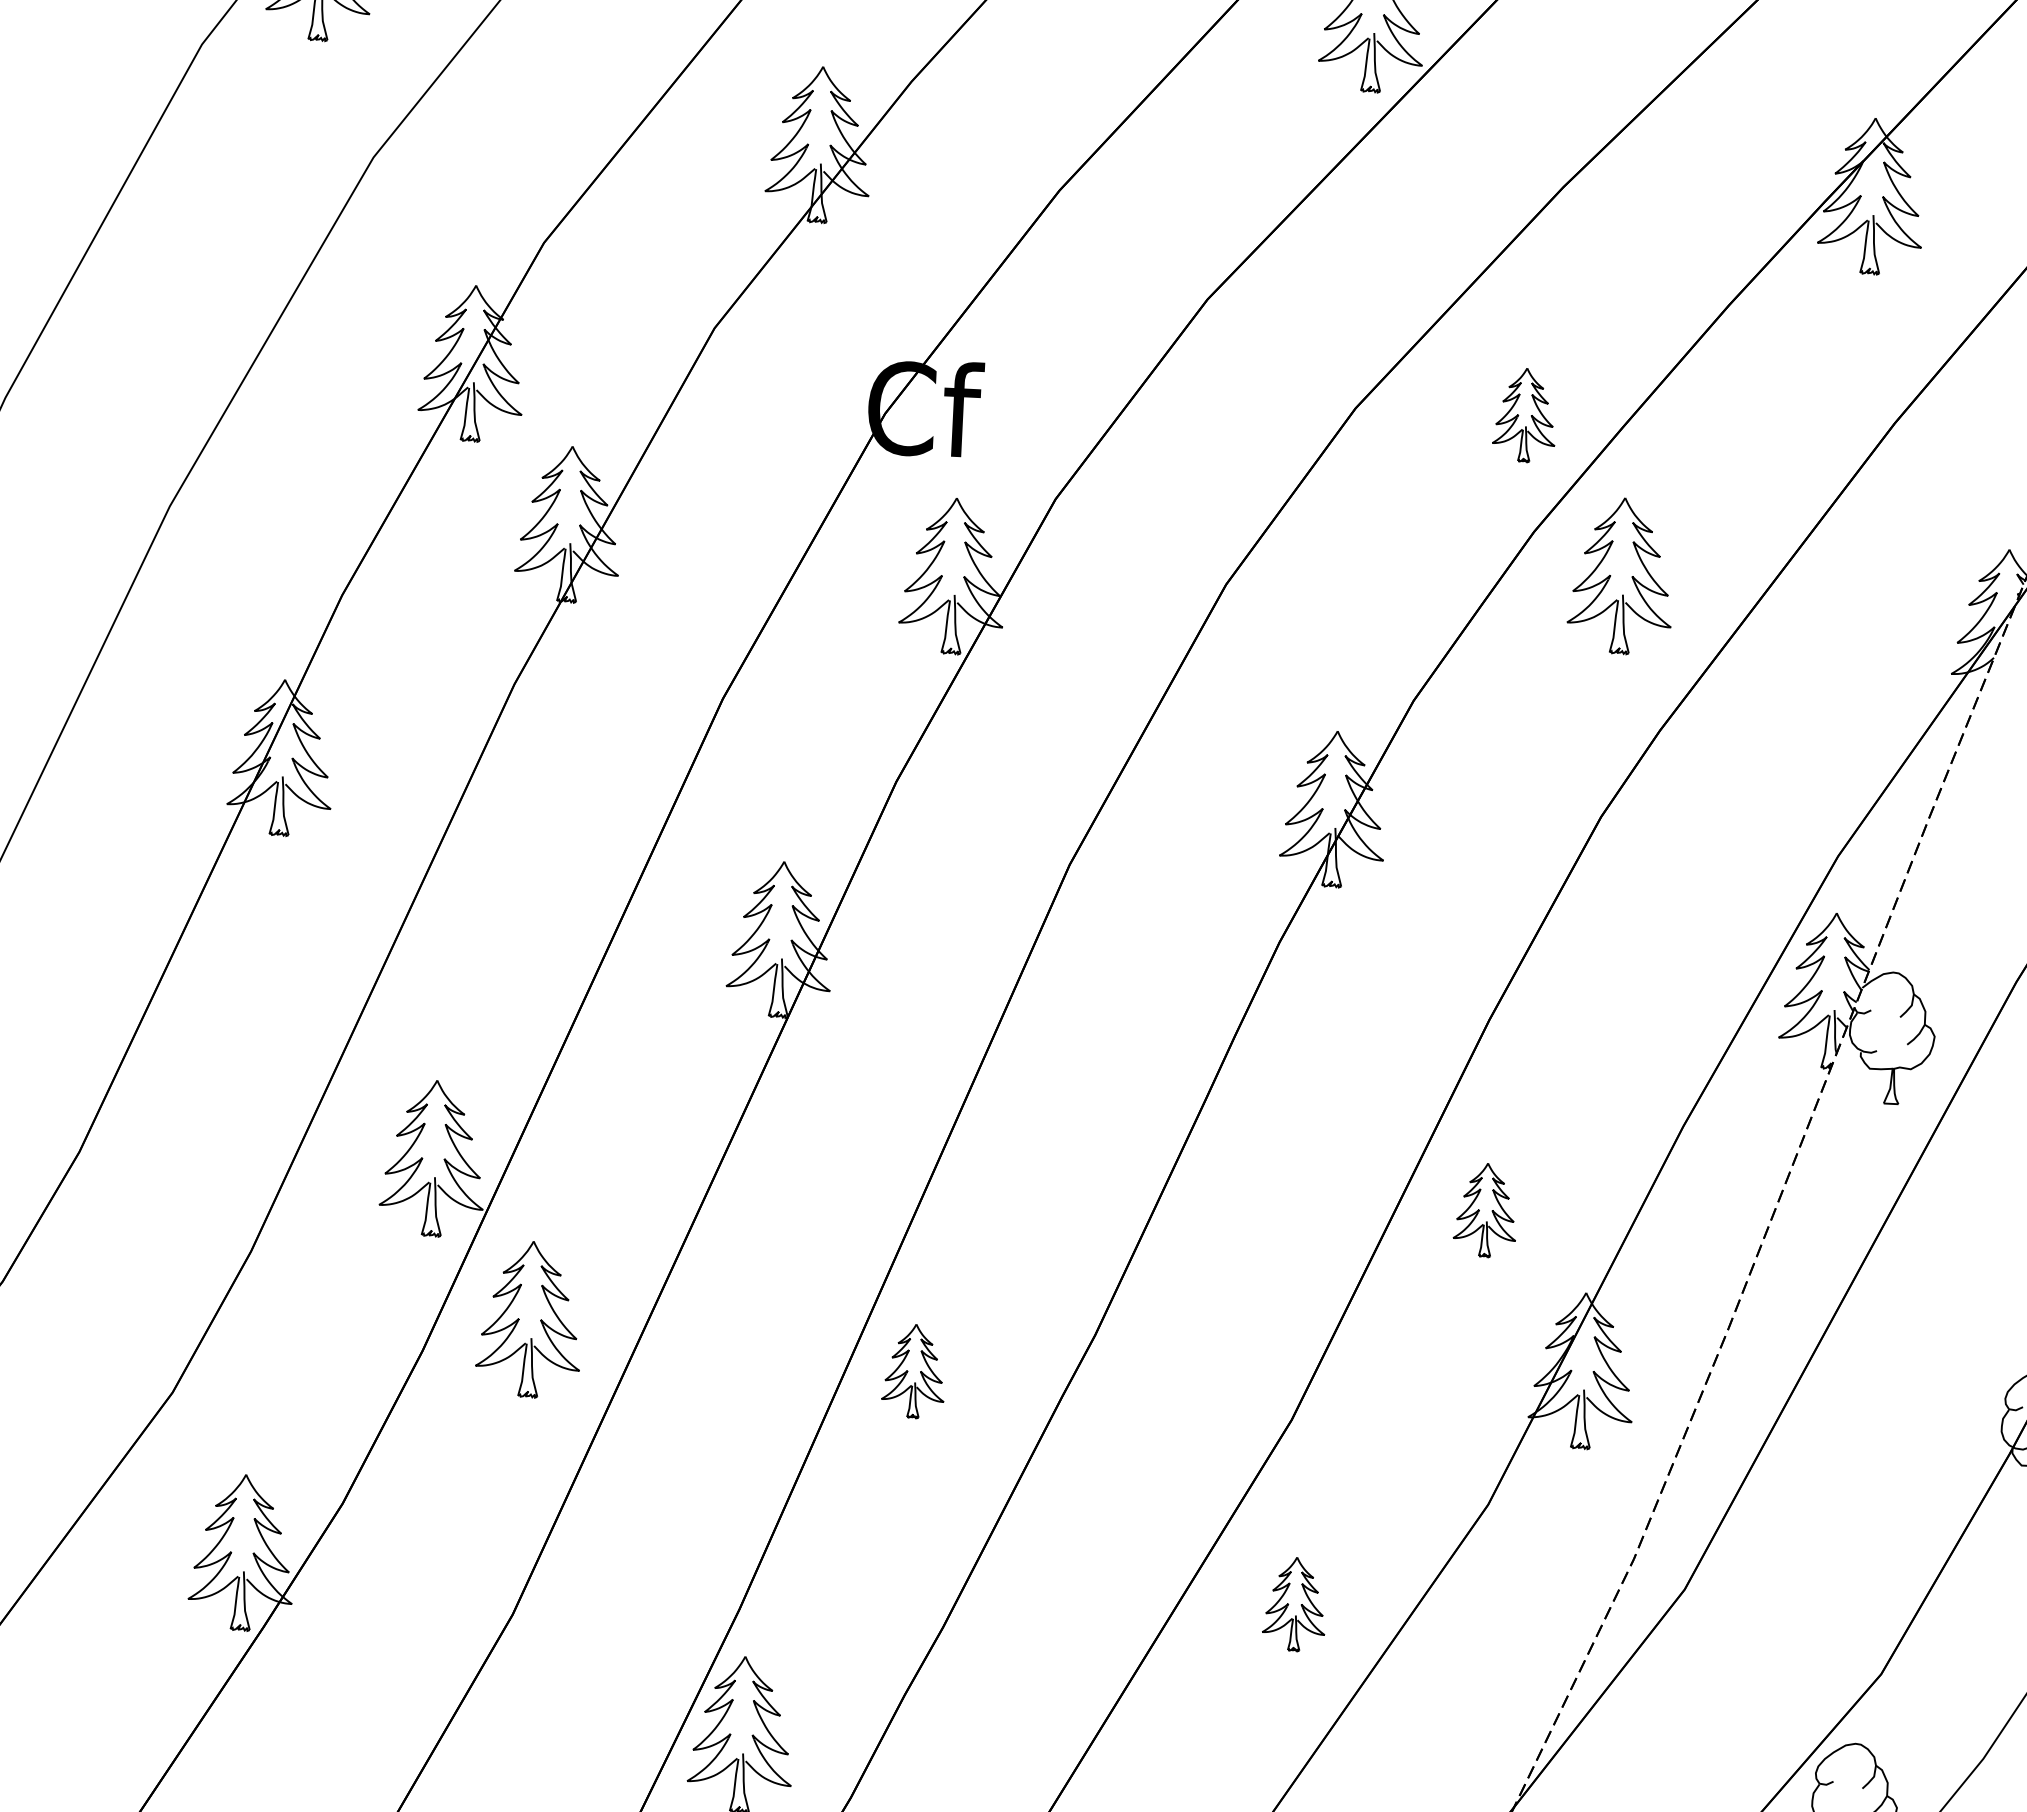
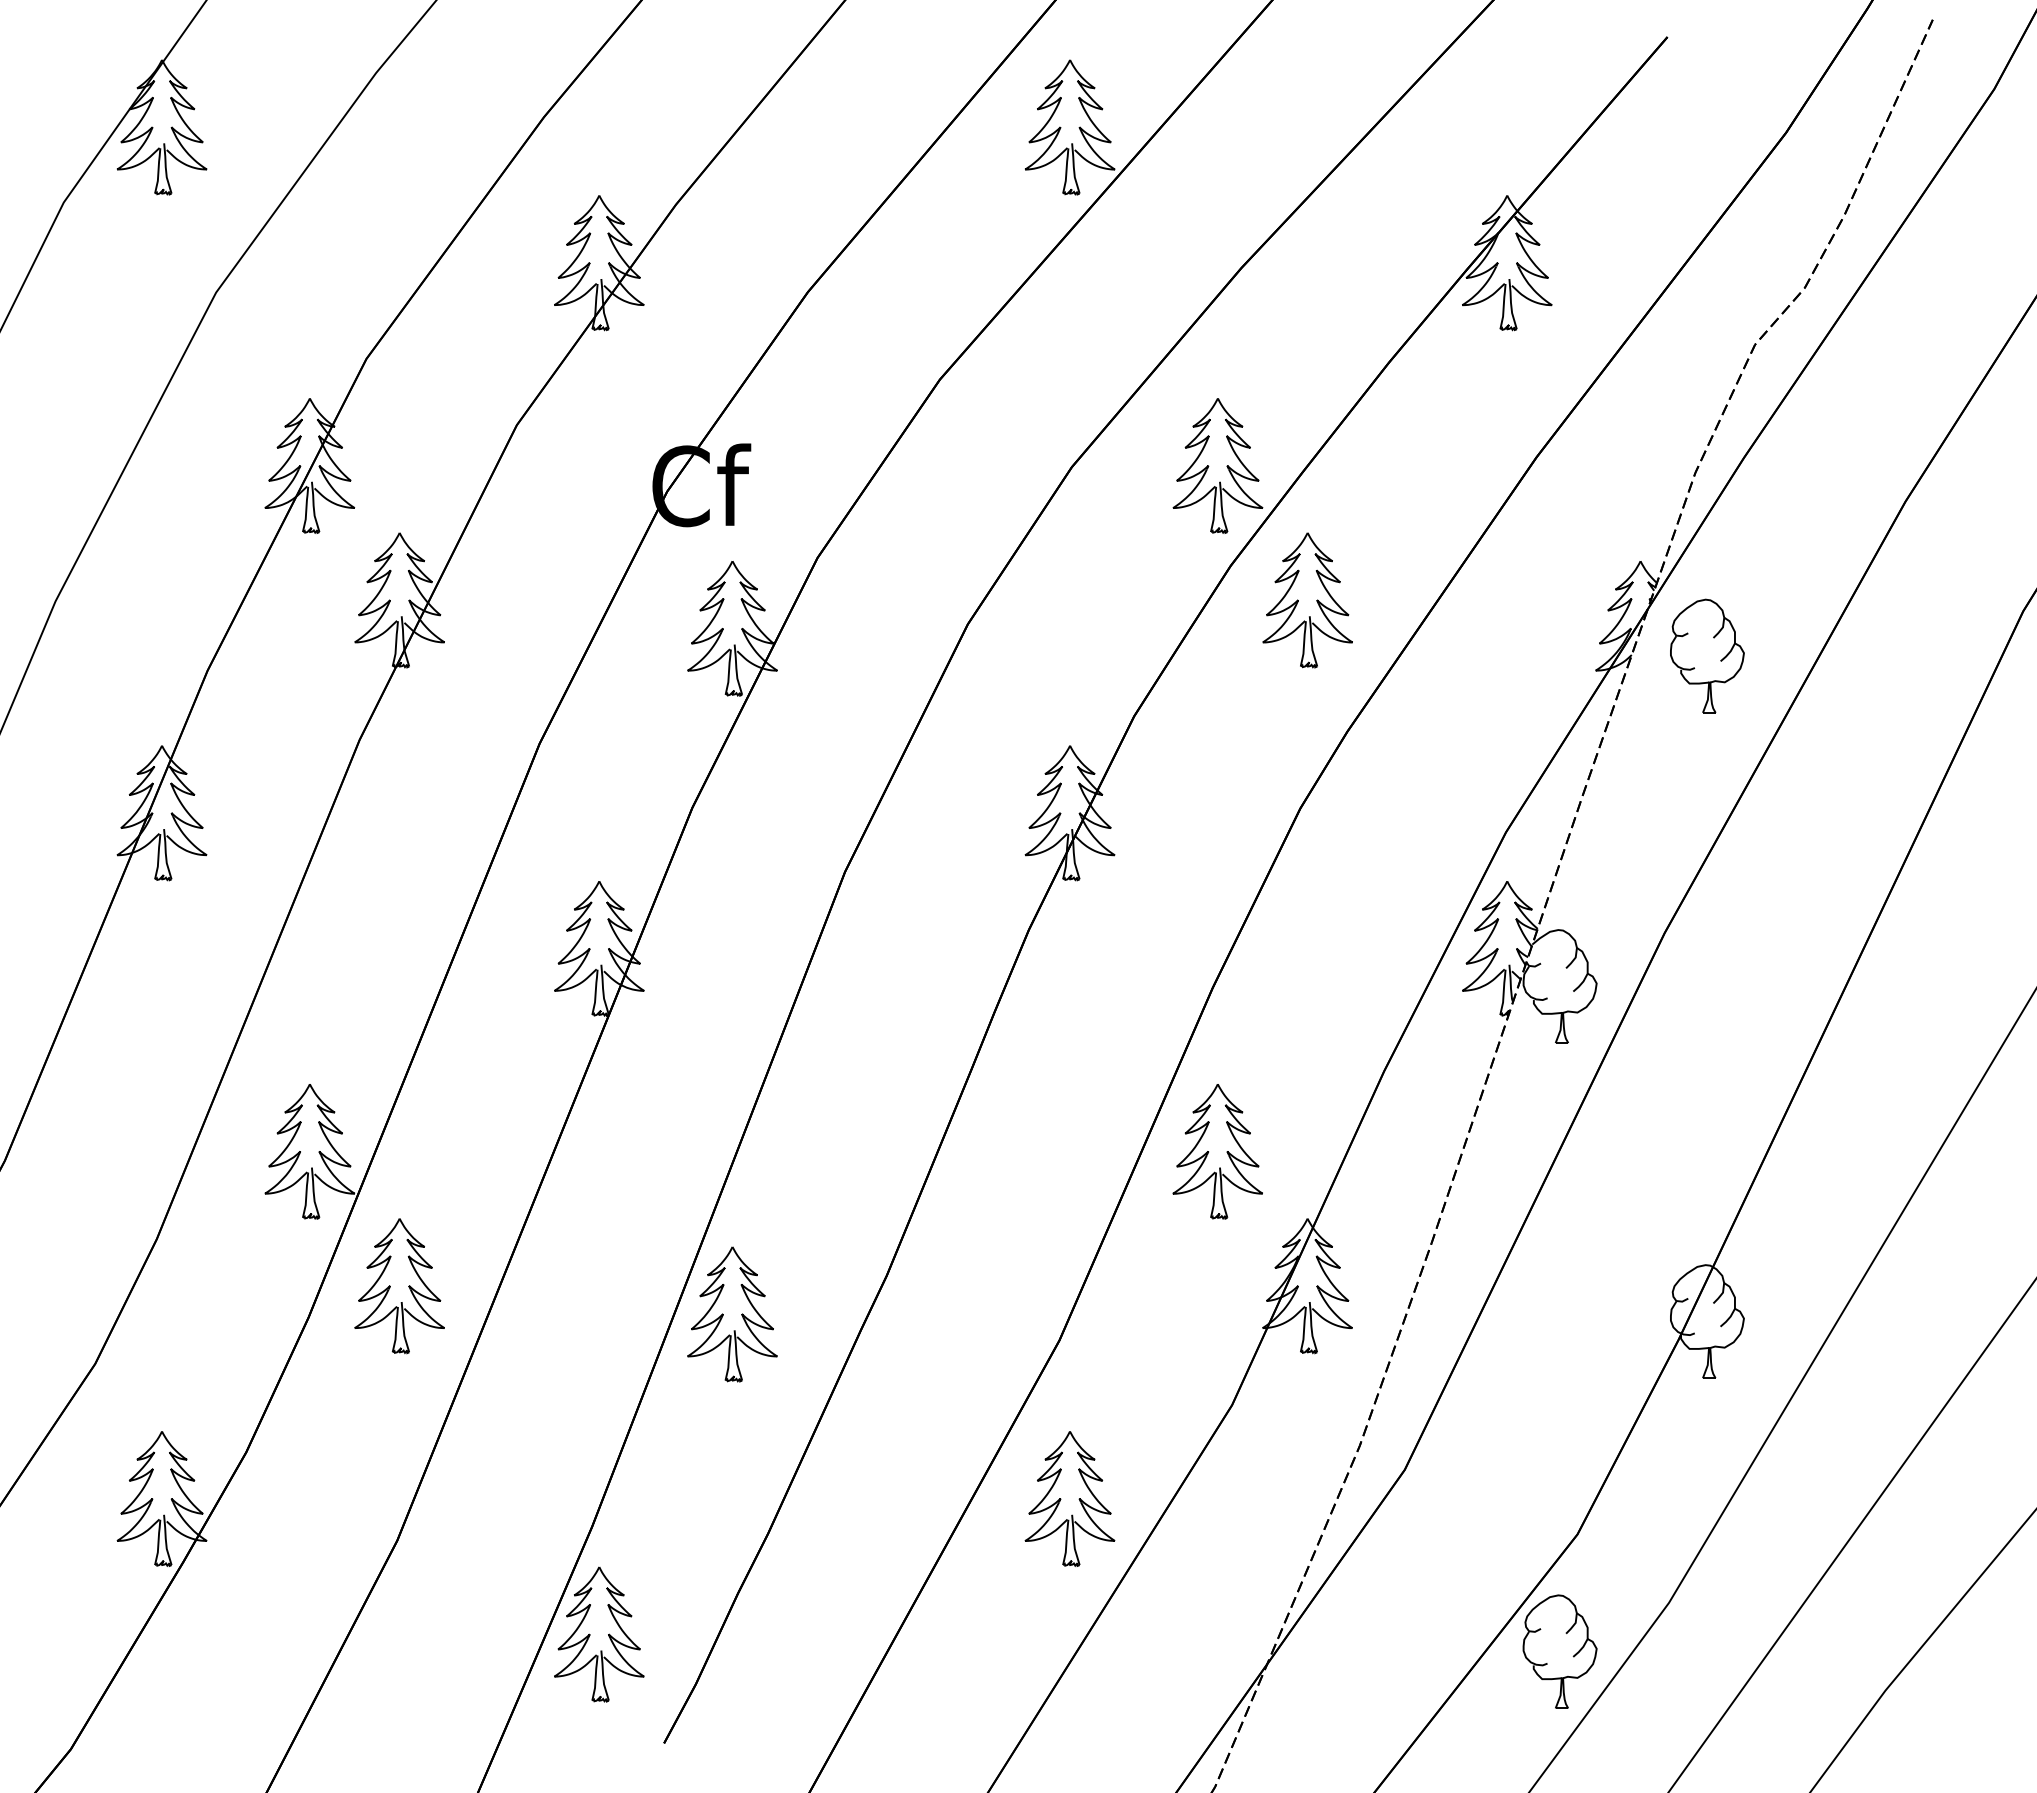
part: (1524, 414) -> (1217, 465), size x1.67
part: (1485, 1209) -> (1217, 1151), size x1.67
part: (914, 1371) -> (732, 1314), size x1.67
part: (1294, 1603) -> (1069, 1498), size x1.67

